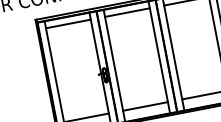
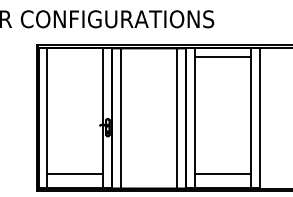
line: (127, 12) -> (149, 57), removed
line: (68, 24) -> (75, 57), removed
line: (145, 106) -> (149, 174), removed

